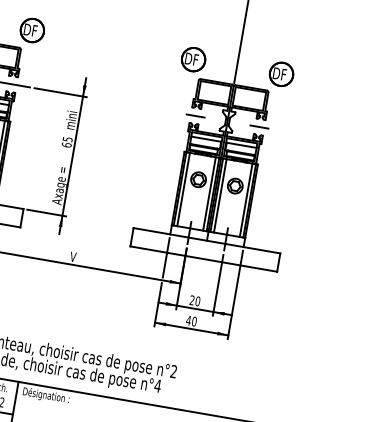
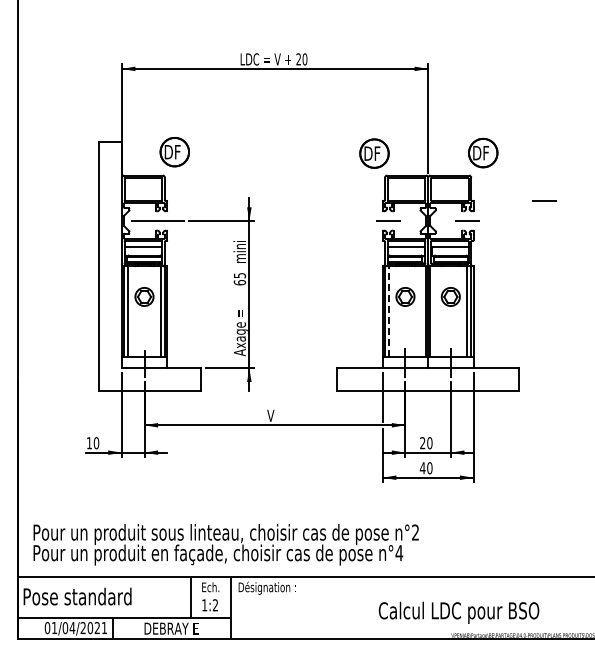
line: (324, 121) -> (544, 200), added
line: (183, 189) -> (389, 311), solid -> dashed
line: (209, 193) -> (421, 311), removed
line: (220, 195) -> (434, 311), removed

